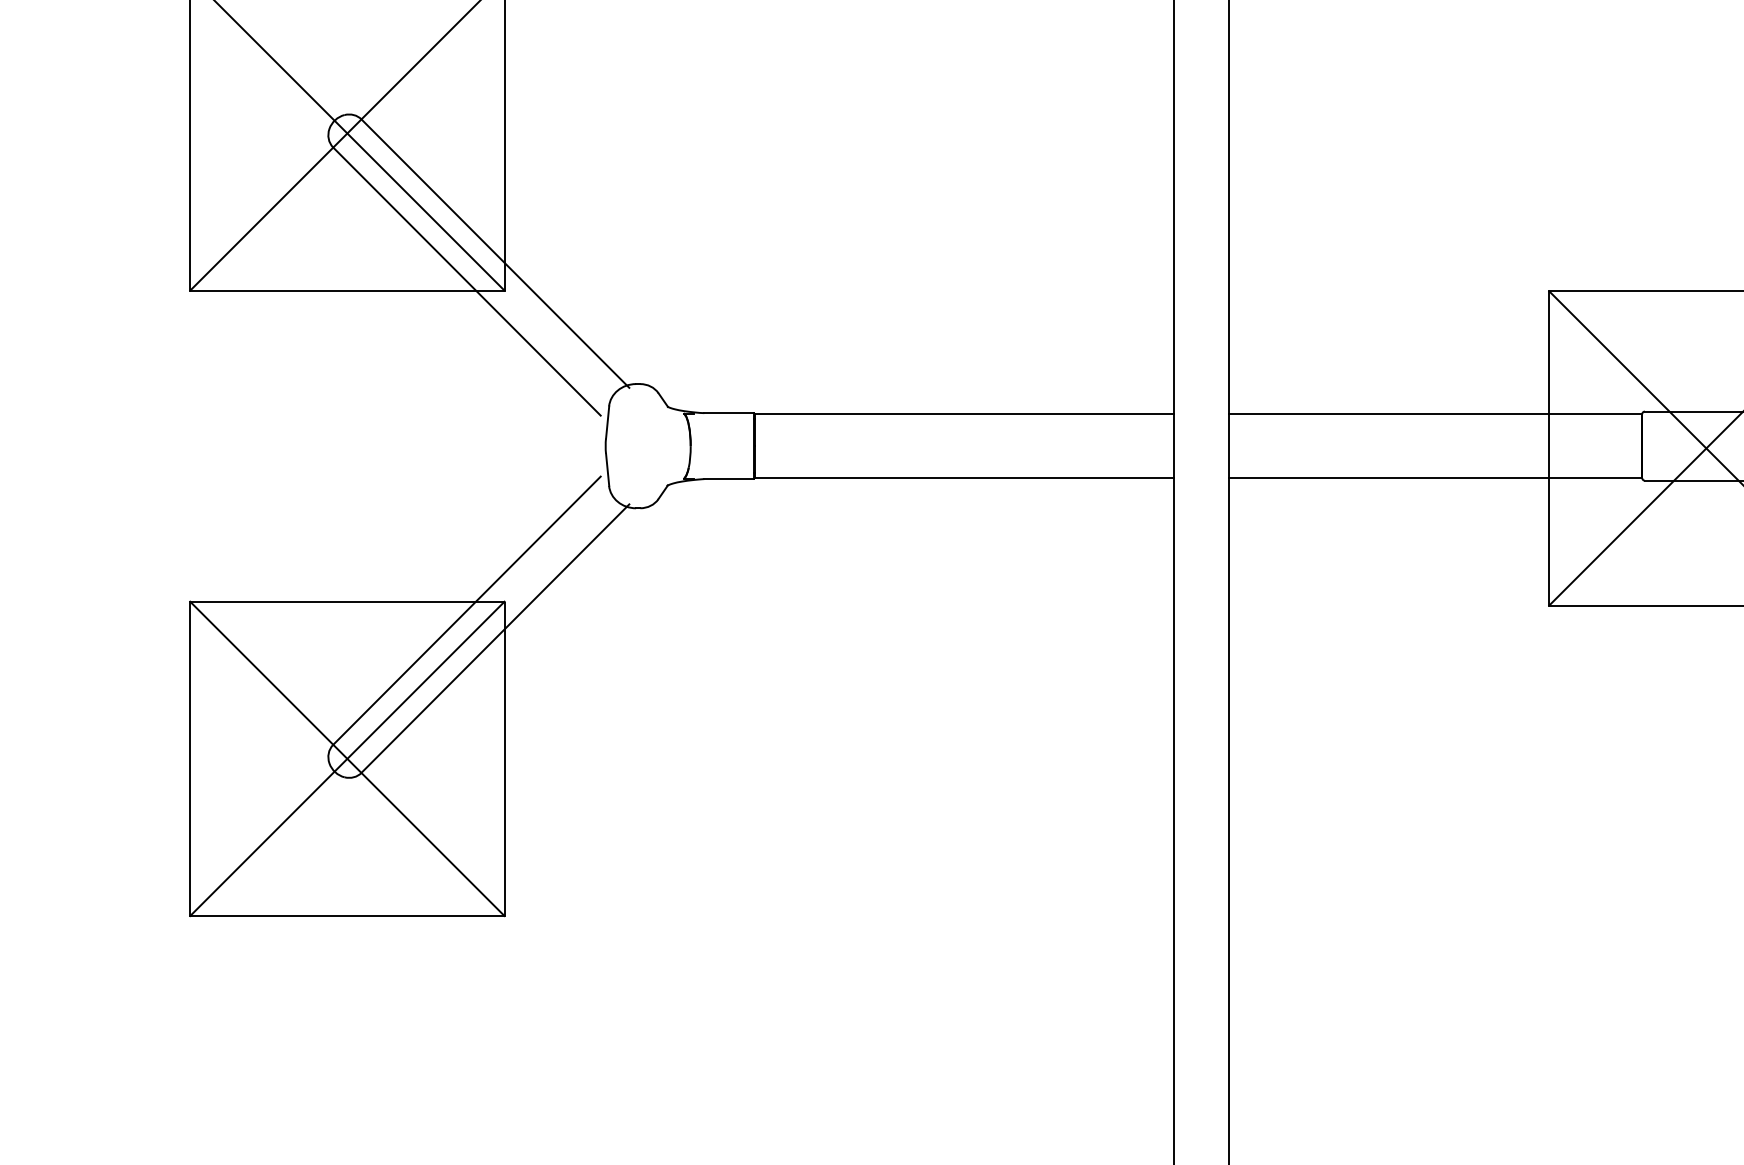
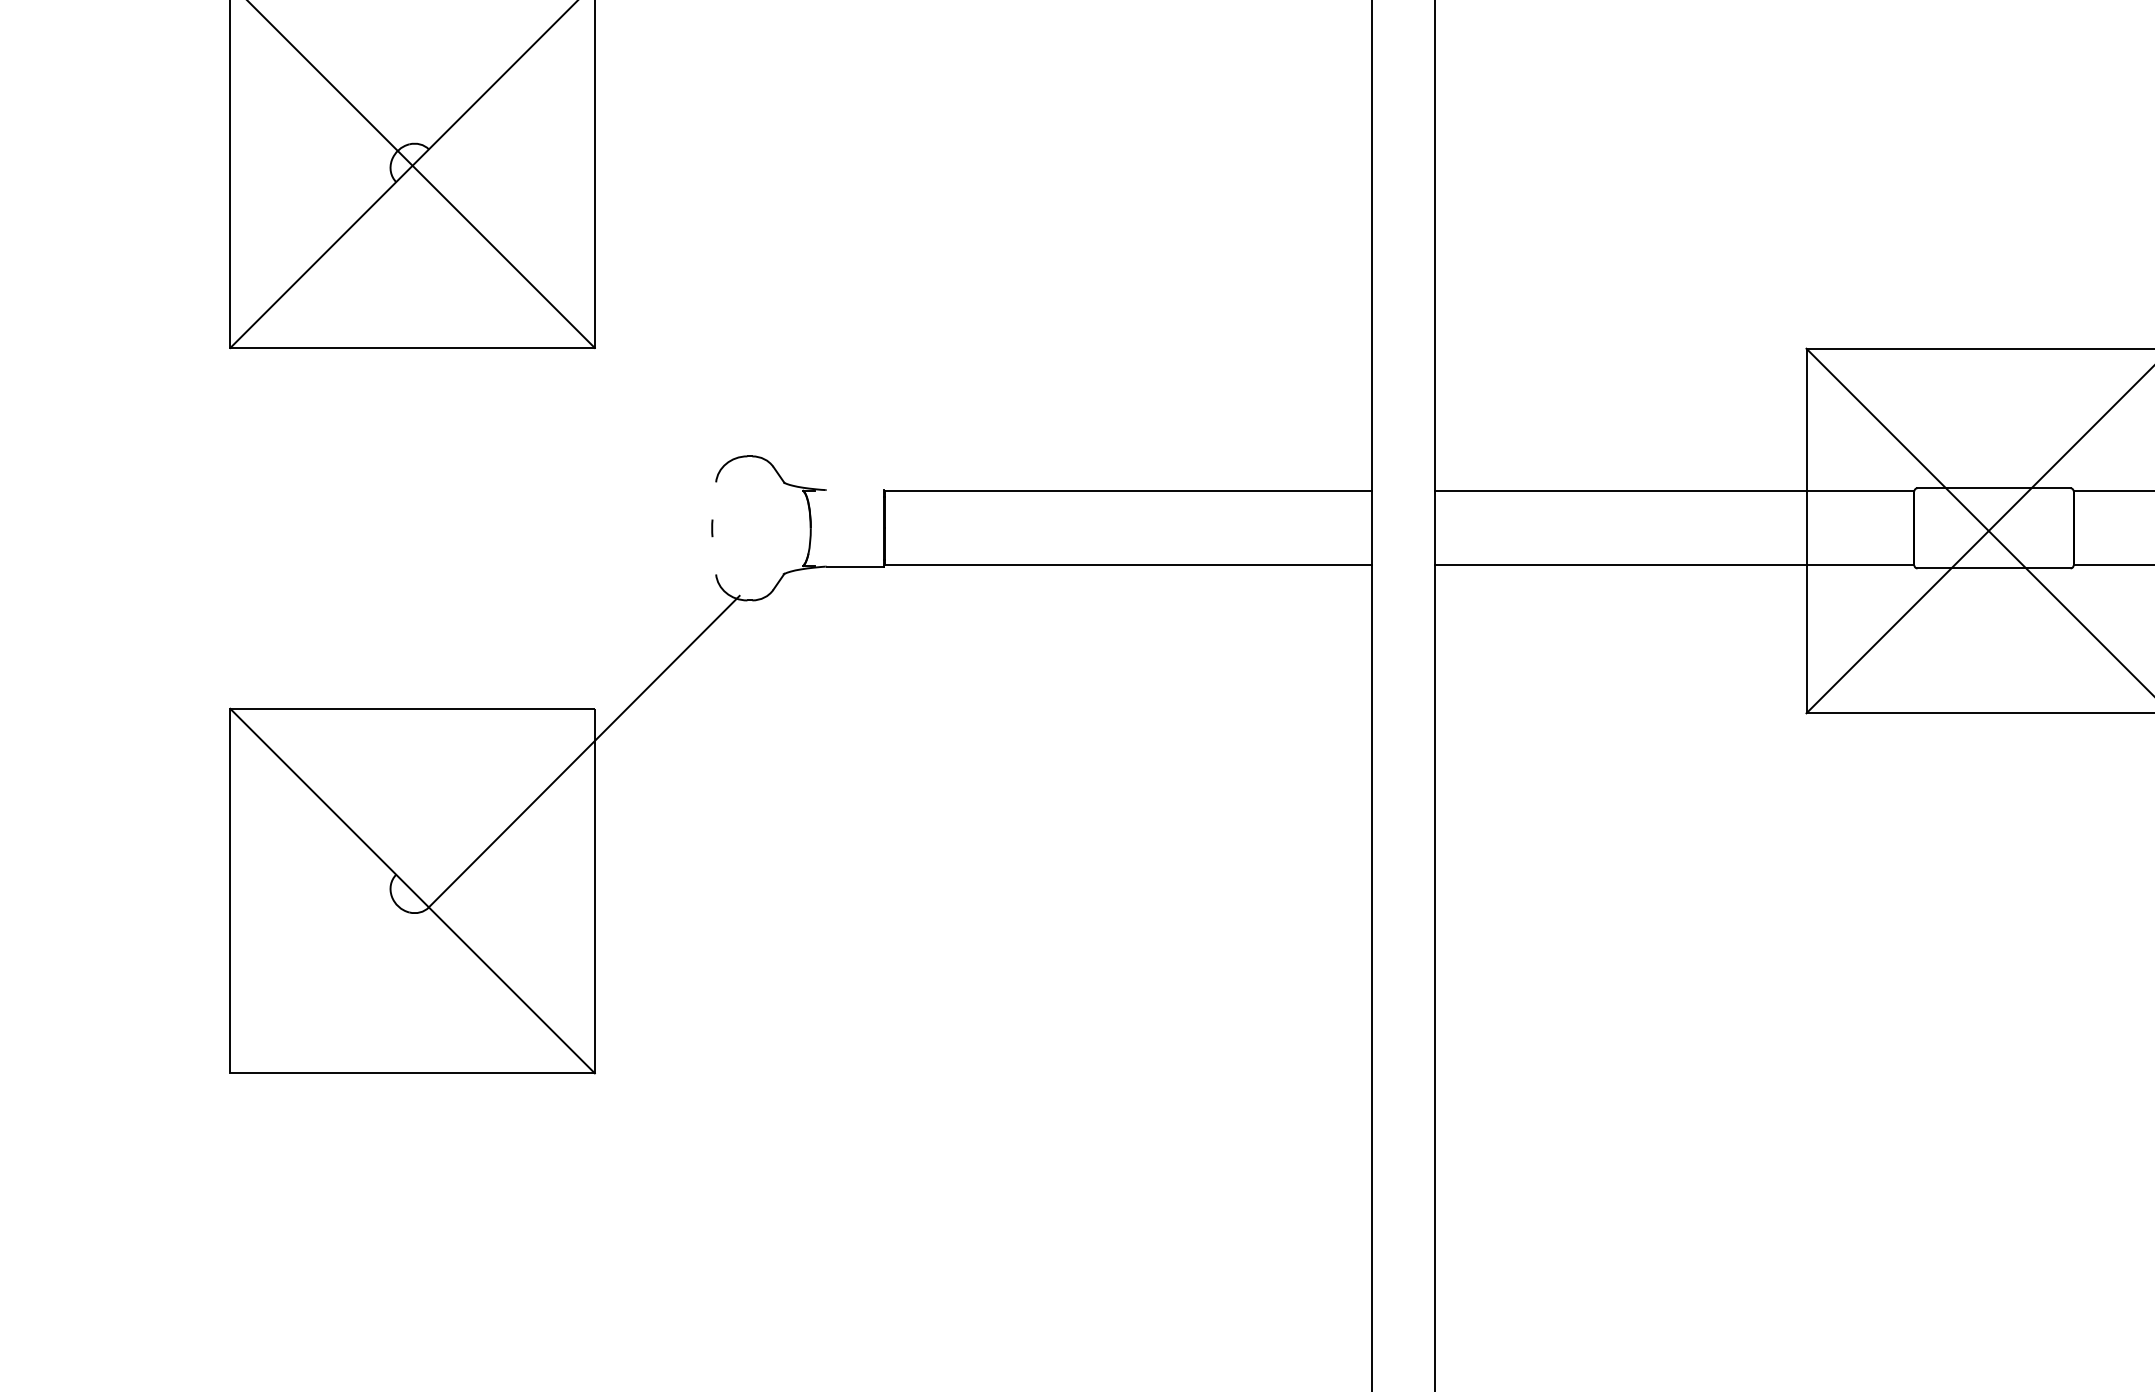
line: (494, 253) -> (583, 304), removed
line: (467, 281) -> (551, 337), removed
line: (728, 413) -> (854, 490), removed
line: (607, 422) -> (714, 500), removed
line: (607, 469) -> (714, 555), removed
line: (467, 610) -> (551, 718), removed
line: (347, 758) -> (412, 890), removed

